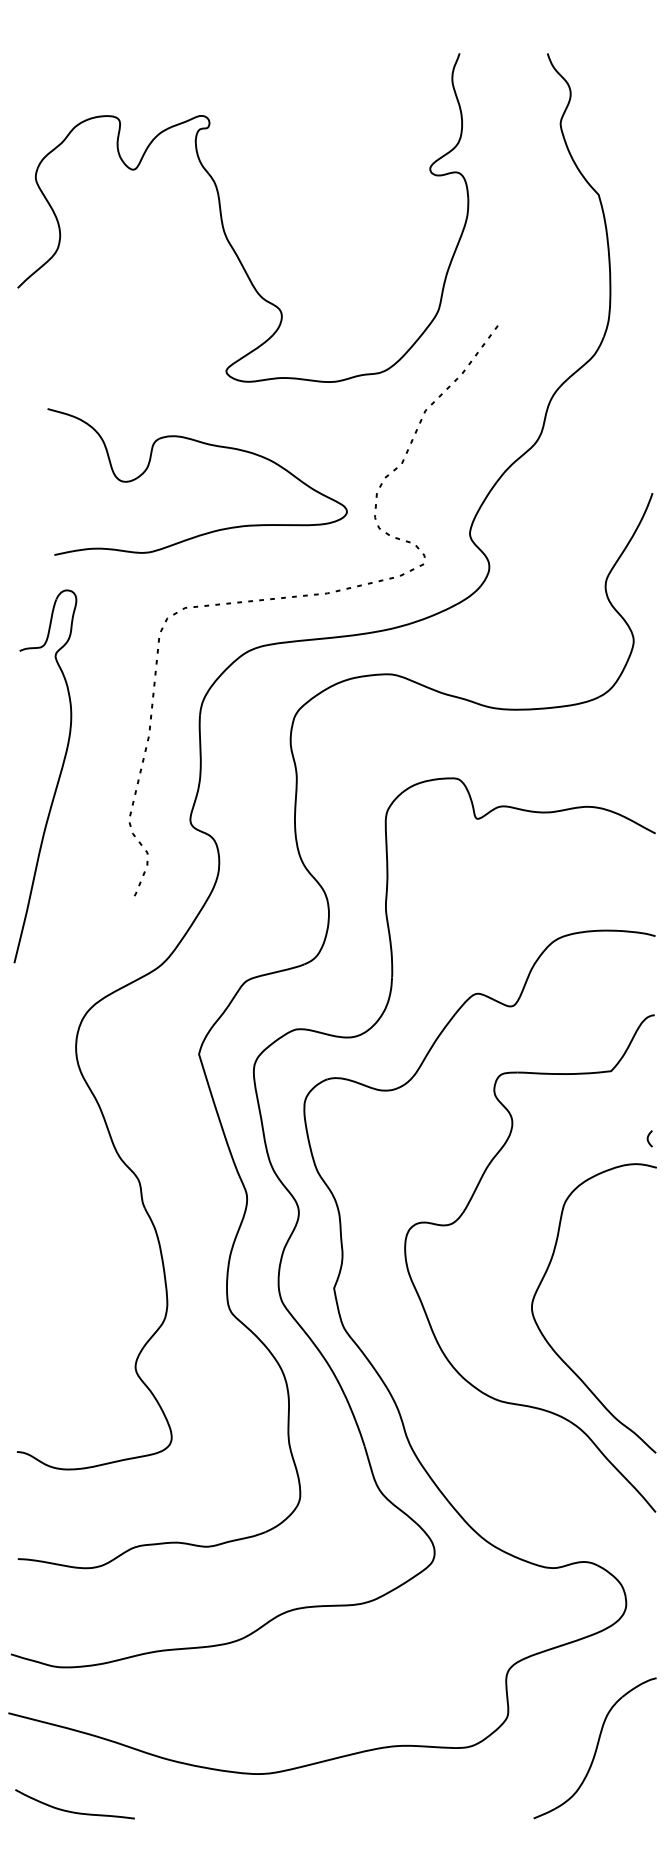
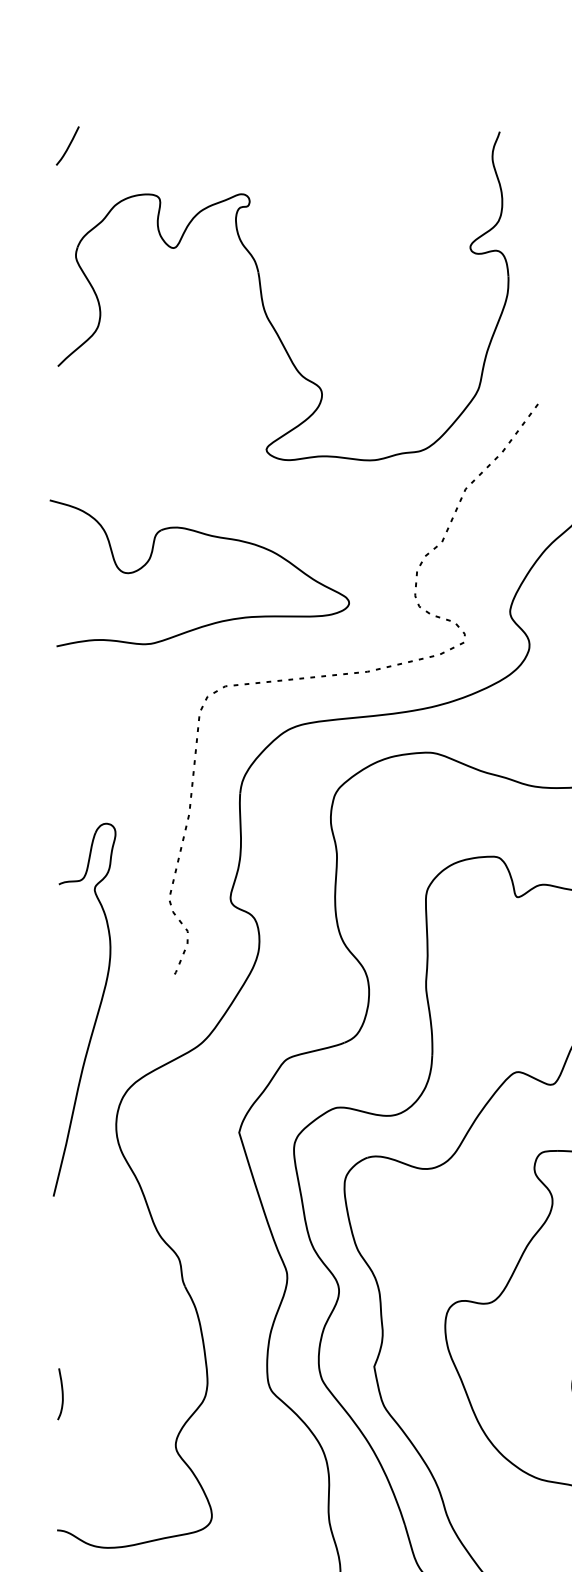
curve: (28, 67) -> (68, 145), added
part: (208, 445) -> (210, 536), moved
part: (57, 780) -> (96, 1013), moved
curve: (21, 1315) -> (61, 1393), added

